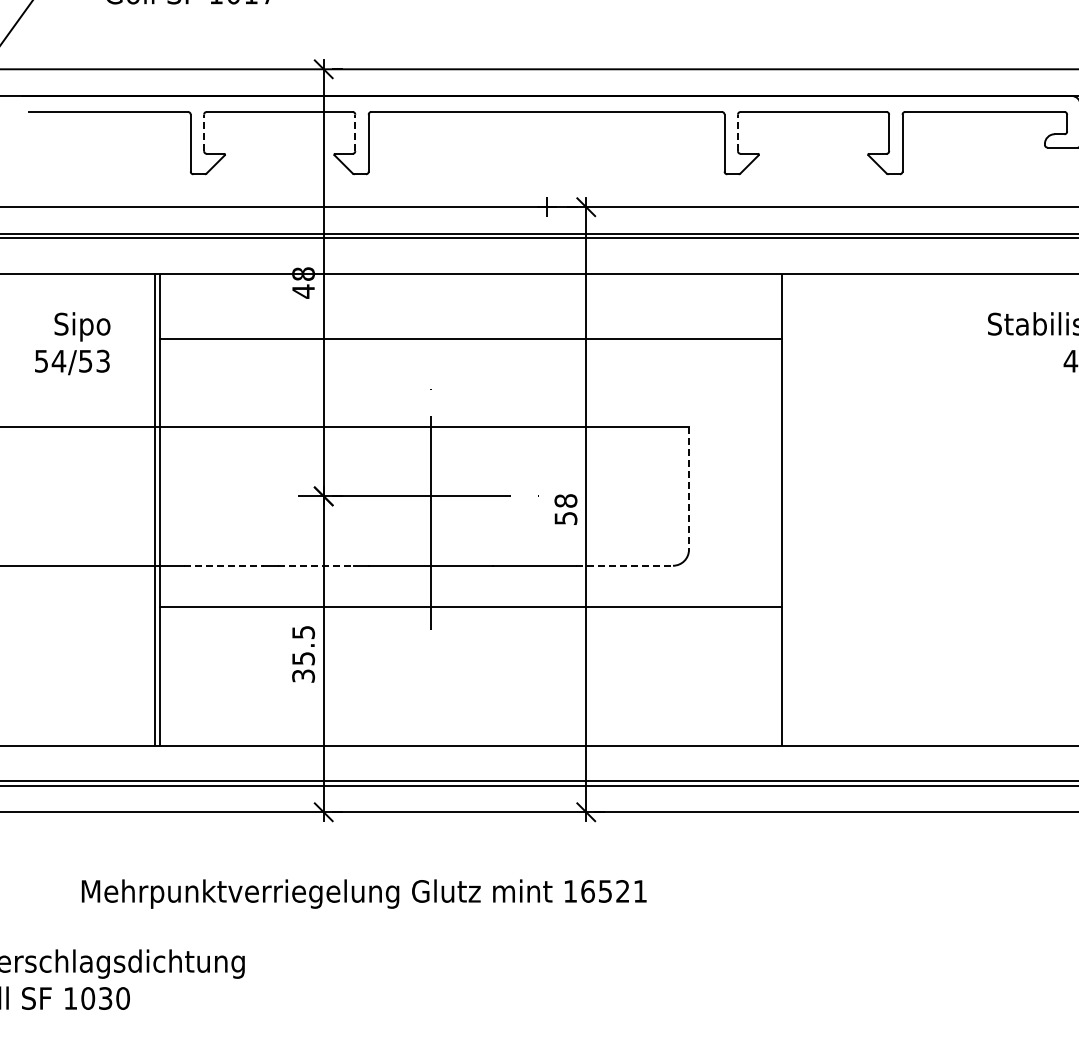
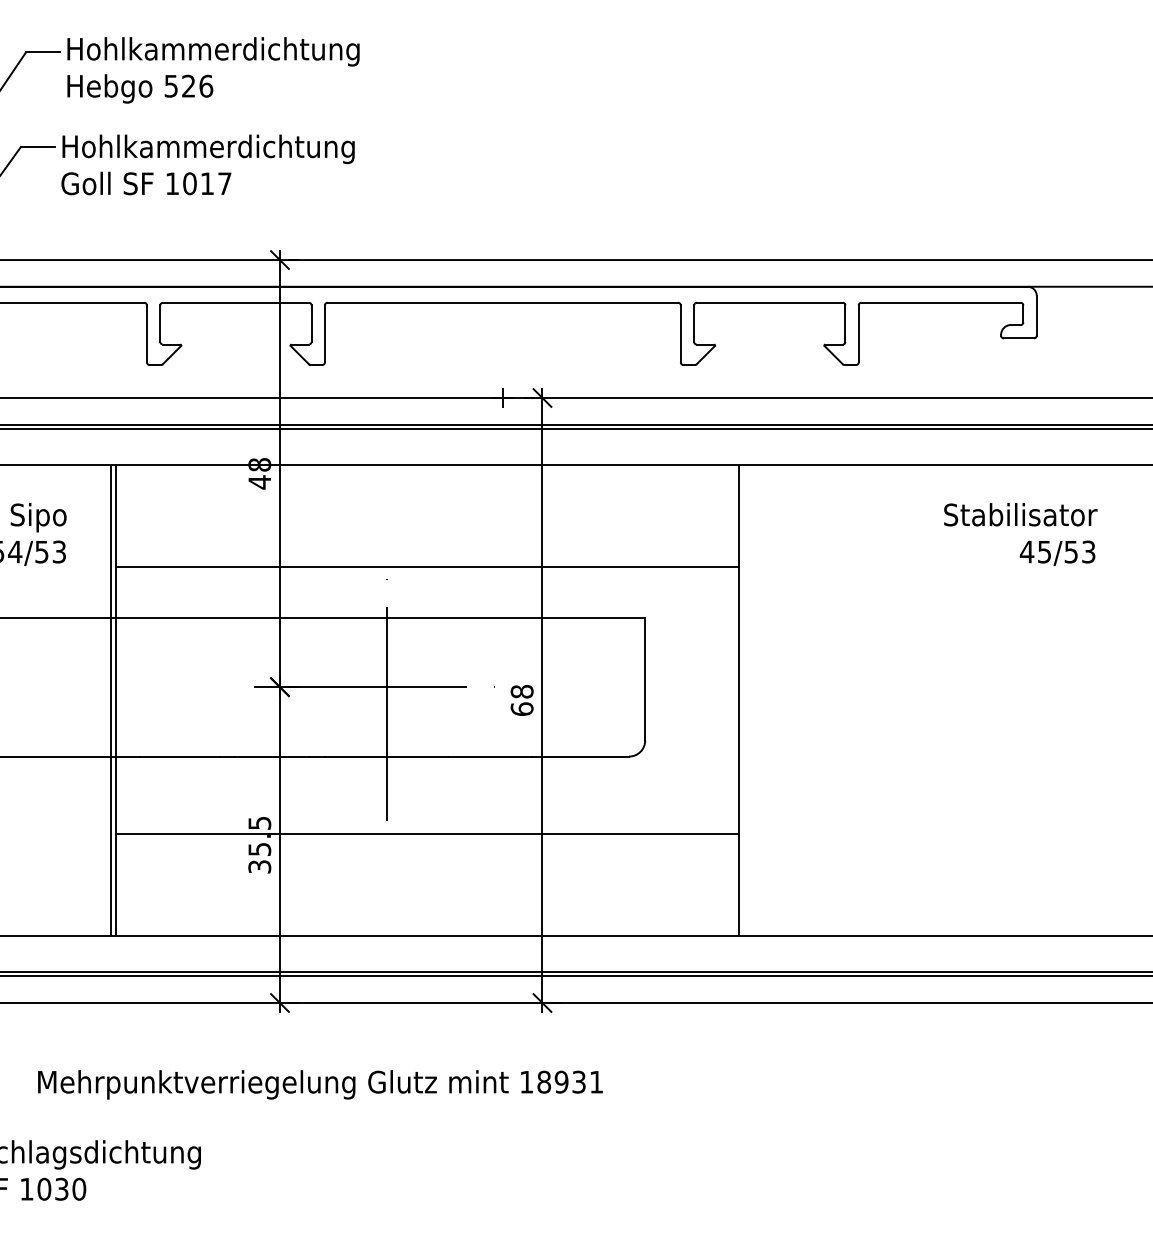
line: (204, 132) -> (160, 323), dashed -> solid
line: (355, 132) -> (311, 323), dashed -> solid
line: (738, 132) -> (694, 323), dashed -> solid
line: (470, 339) -> (426, 567), moved
line: (689, 488) -> (645, 679), dashed -> solid
text: (565, 517) -> (521, 708), 58 -> 68
line: (224, 565) -> (180, 756), dashed -> solid
line: (316, 565) -> (272, 756), dashed -> solid
line: (624, 565) -> (580, 756), dashed -> solid
line: (470, 606) -> (426, 833), moved
text: (605, 890) -> (561, 1081), 16521 -> 18931

